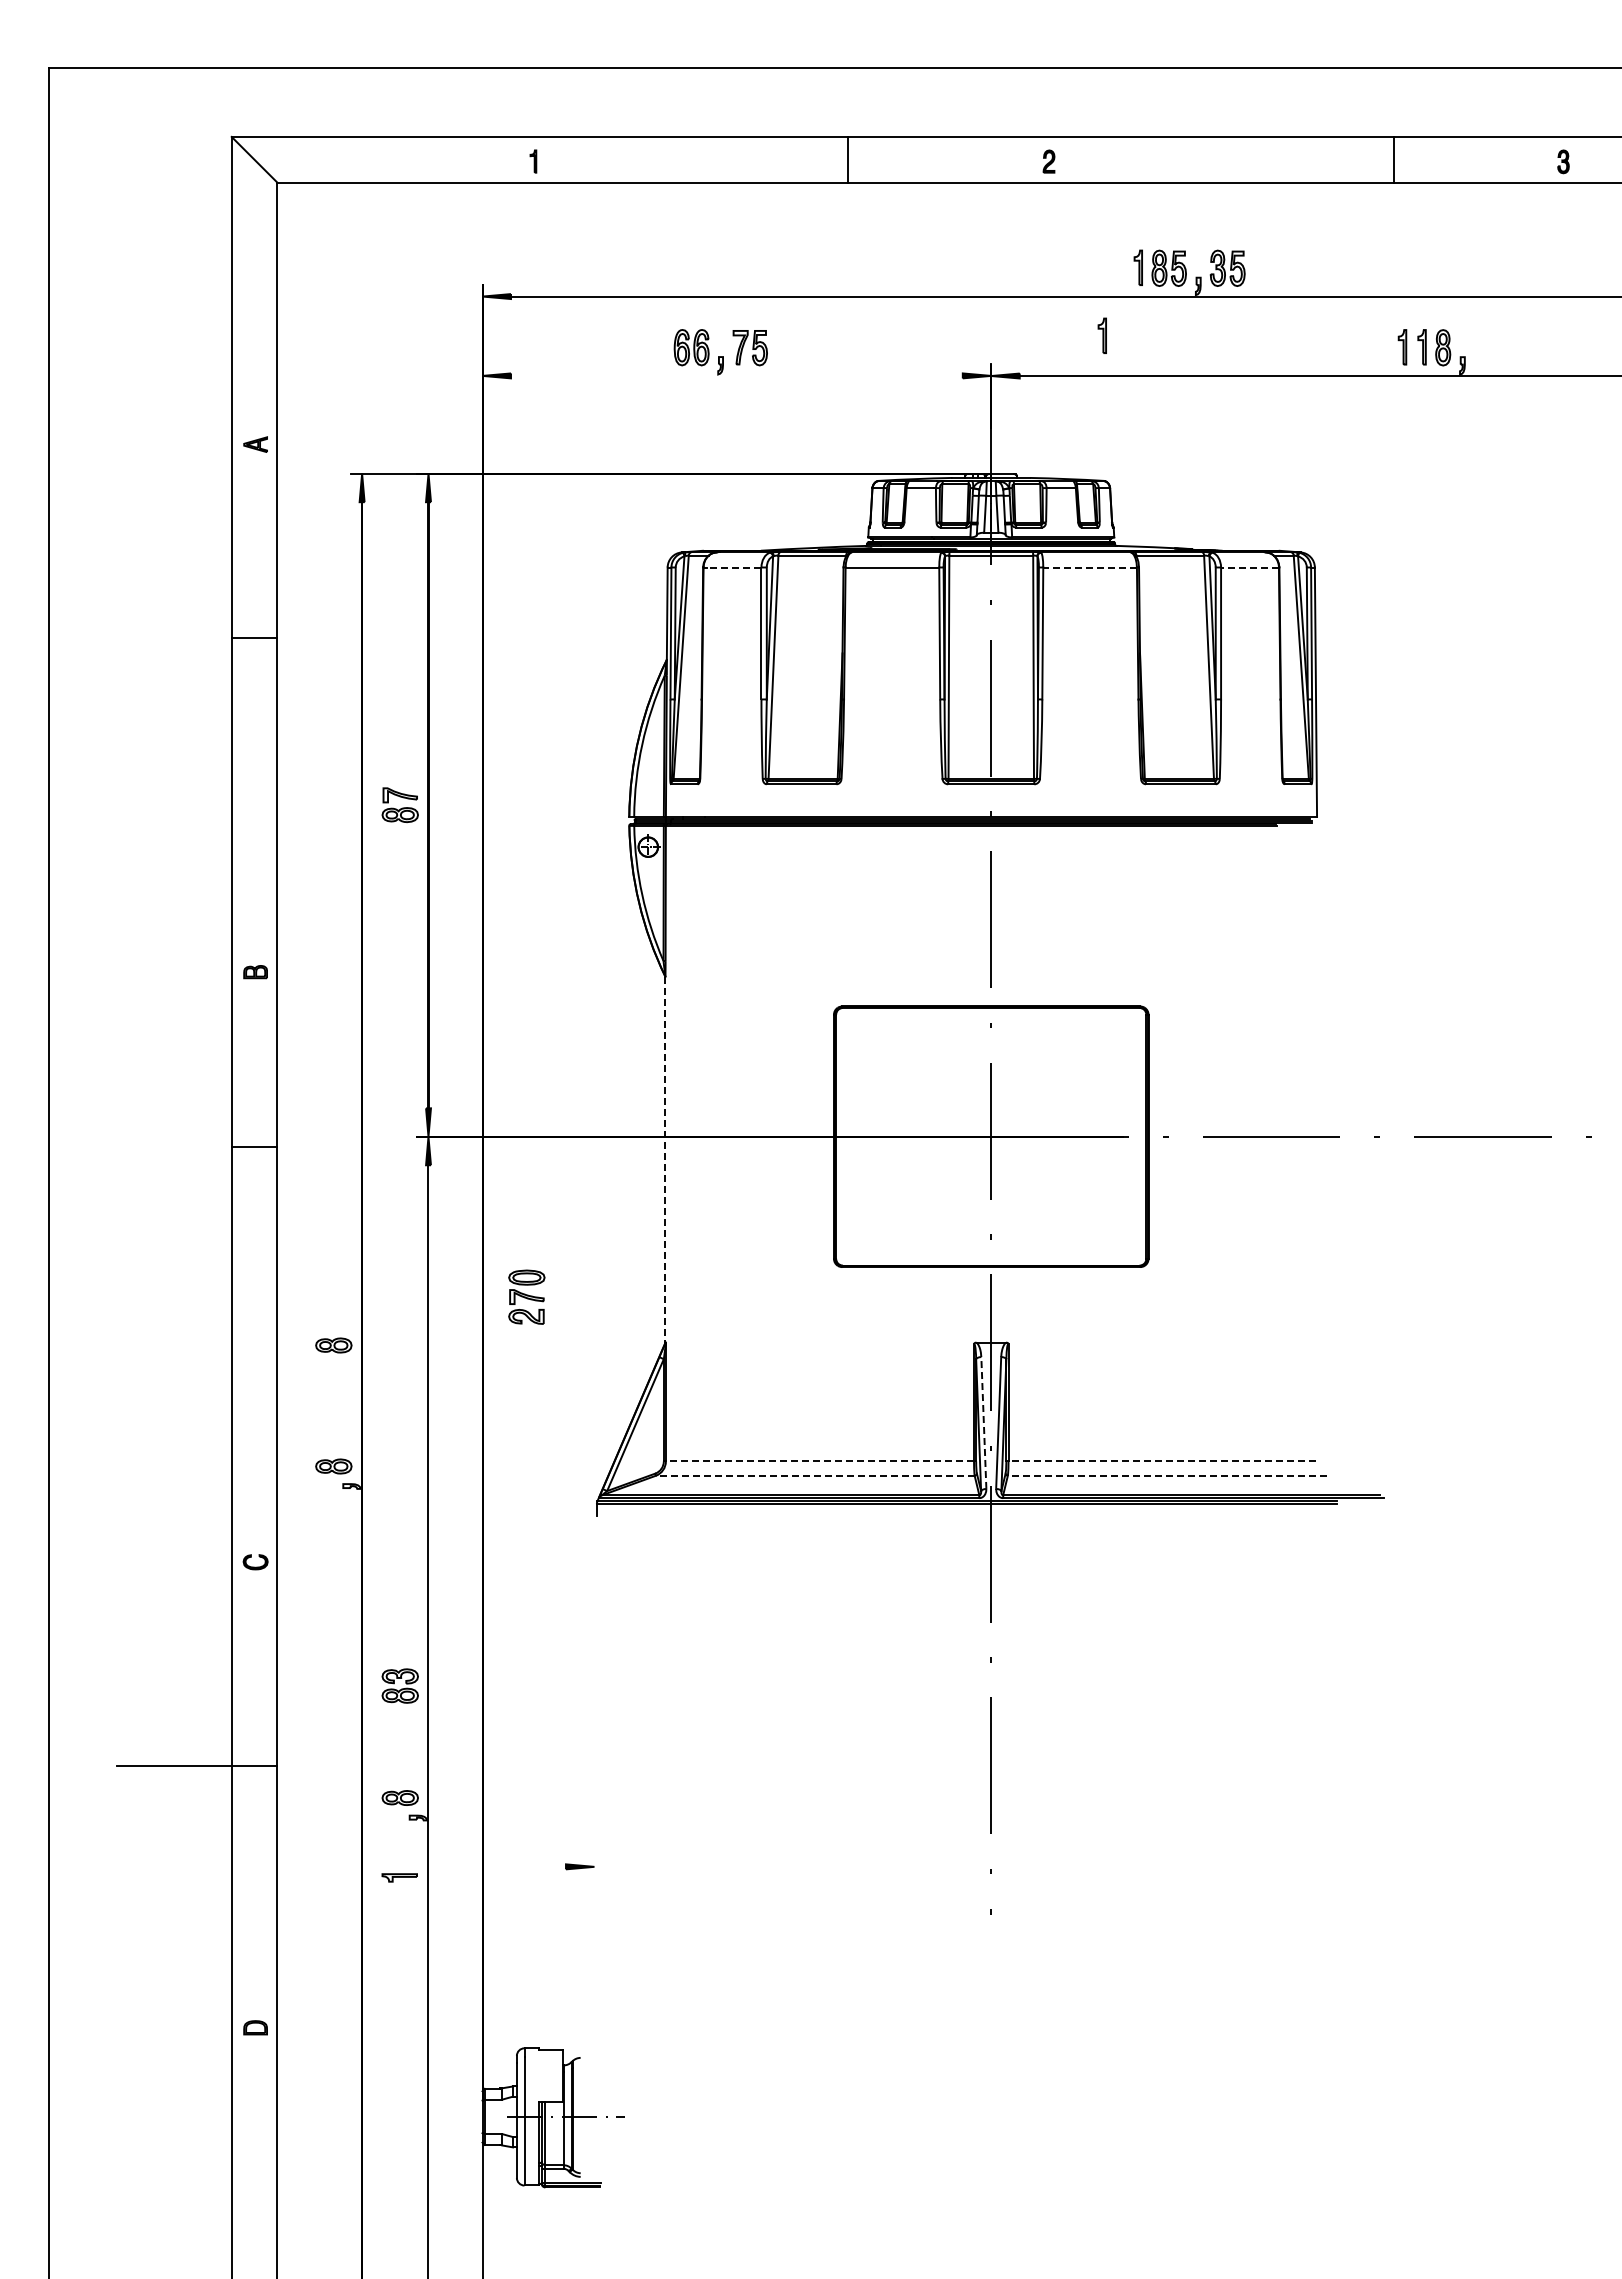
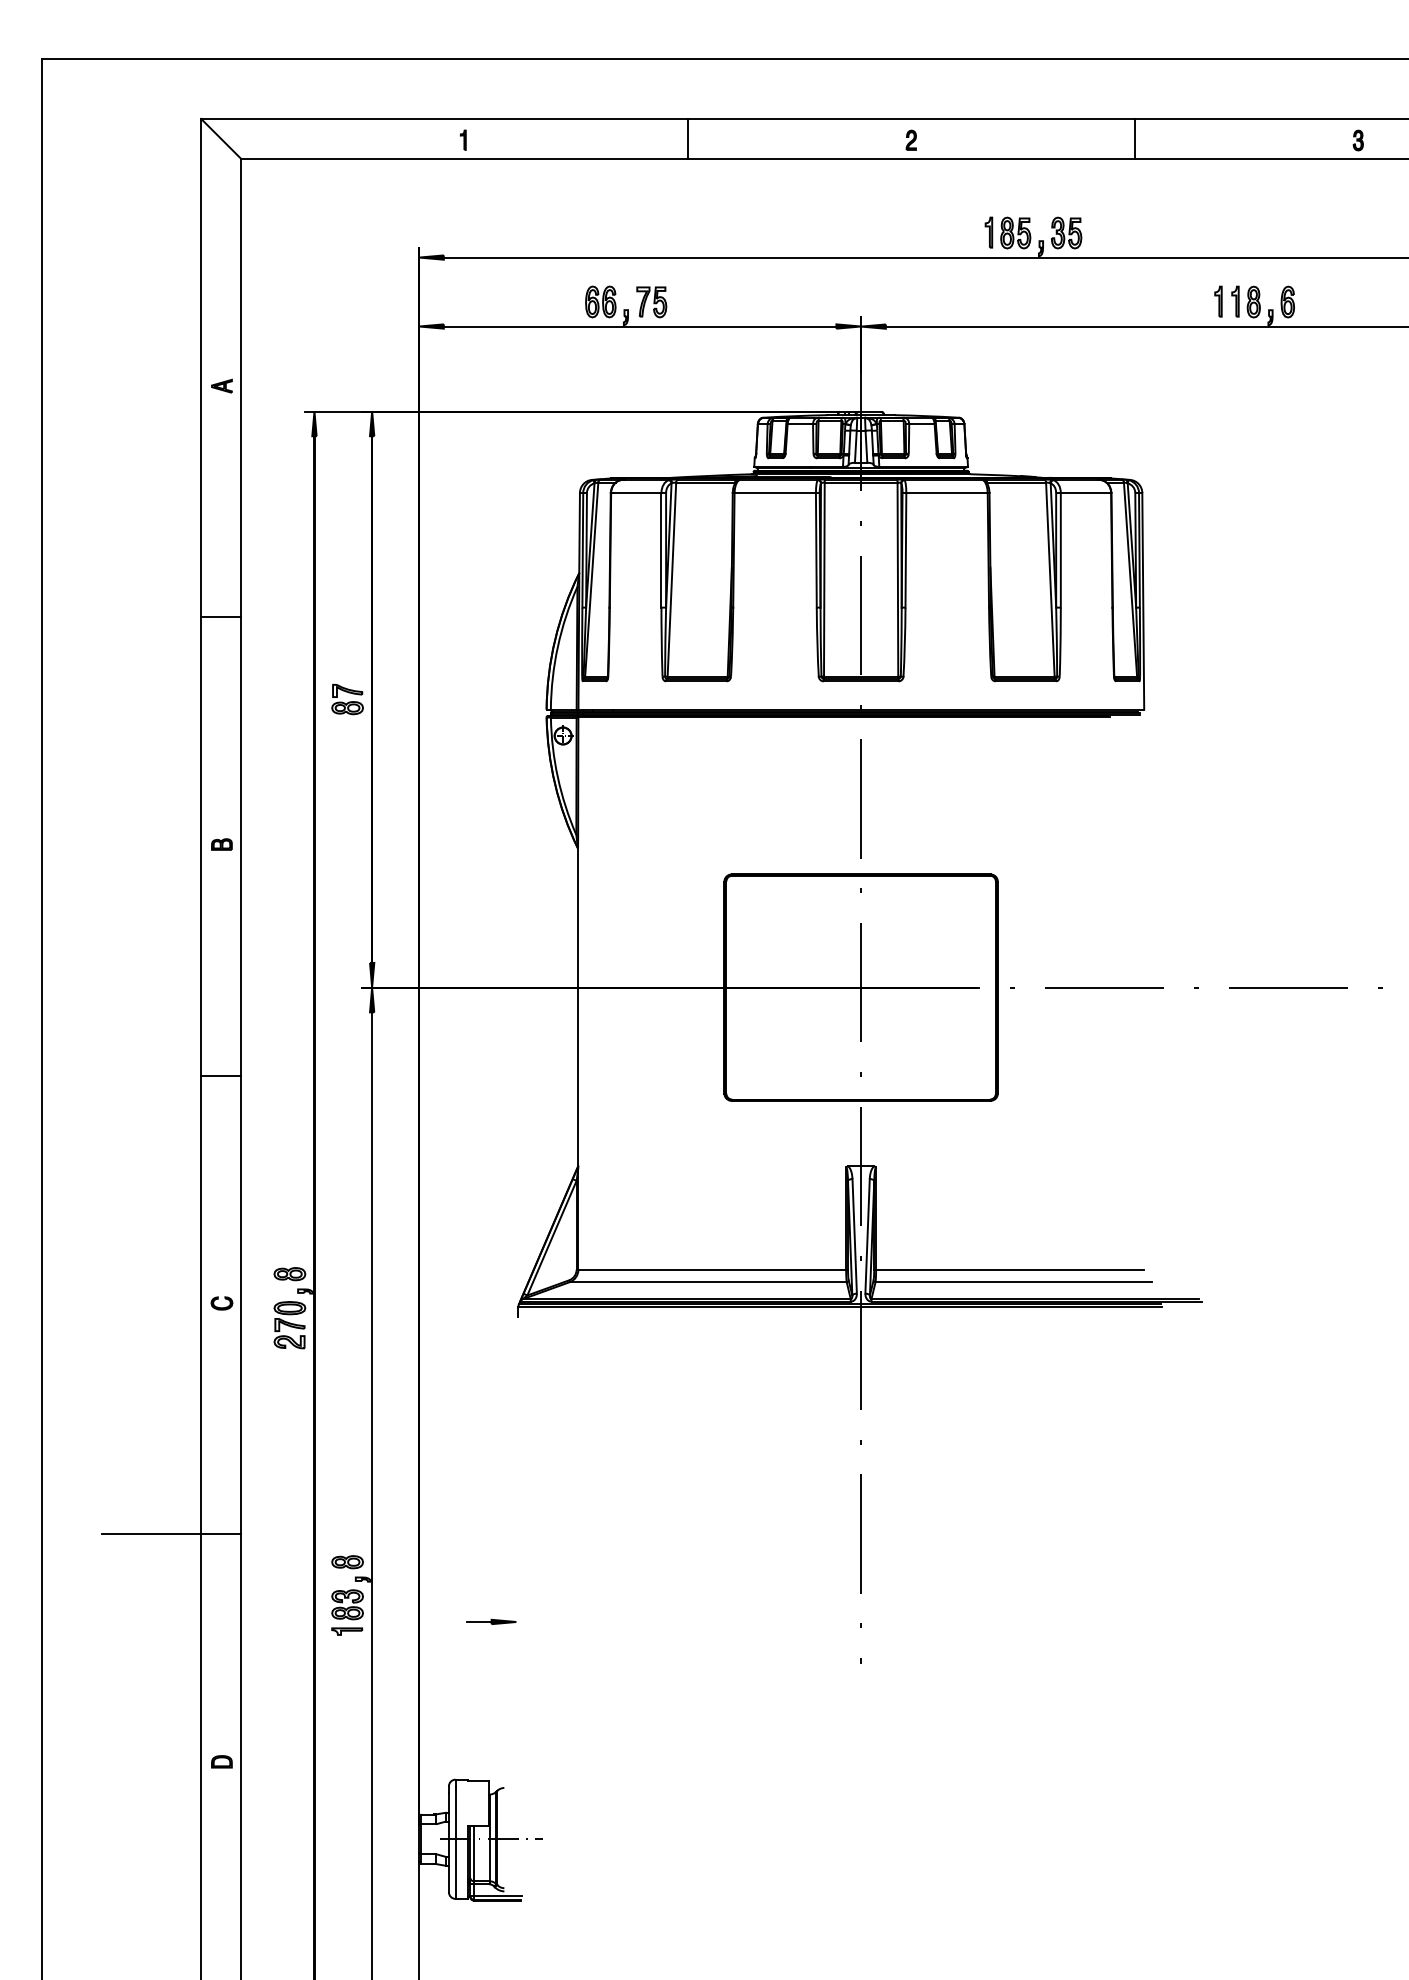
line: (847, 159) -> (687, 138), moved
line: (1394, 159) -> (1135, 138), moved
part: (1101, 335) -> (956, 291), removed
part: (1482, 347) -> (1287, 301), added
line: (736, 375) -> (639, 326), added
line: (733, 567) -> (637, 492), dashed -> solid
line: (1090, 567) -> (947, 492), dashed -> solid
line: (1250, 567) -> (1086, 492), dashed -> solid
line: (254, 638) -> (220, 617), moved
line: (254, 1147) -> (220, 1076), moved
line: (665, 1159) -> (578, 1007), dashed -> solid
part: (526, 1296) -> (289, 1324), moved
part: (333, 1345) -> (289, 1168), removed
line: (983, 1423) -> (854, 1236), dashed -> solid
line: (819, 1461) -> (711, 1269), dashed -> solid
line: (1162, 1461) -> (1009, 1269), dashed -> solid
line: (814, 1475) -> (707, 1281), dashed -> solid
line: (1166, 1475) -> (1013, 1281), dashed -> solid
part: (255, 1562) -> (221, 1303), moved
part: (399, 1685) -> (346, 1604), moved
line: (551, 1866) -> (479, 1621), added

